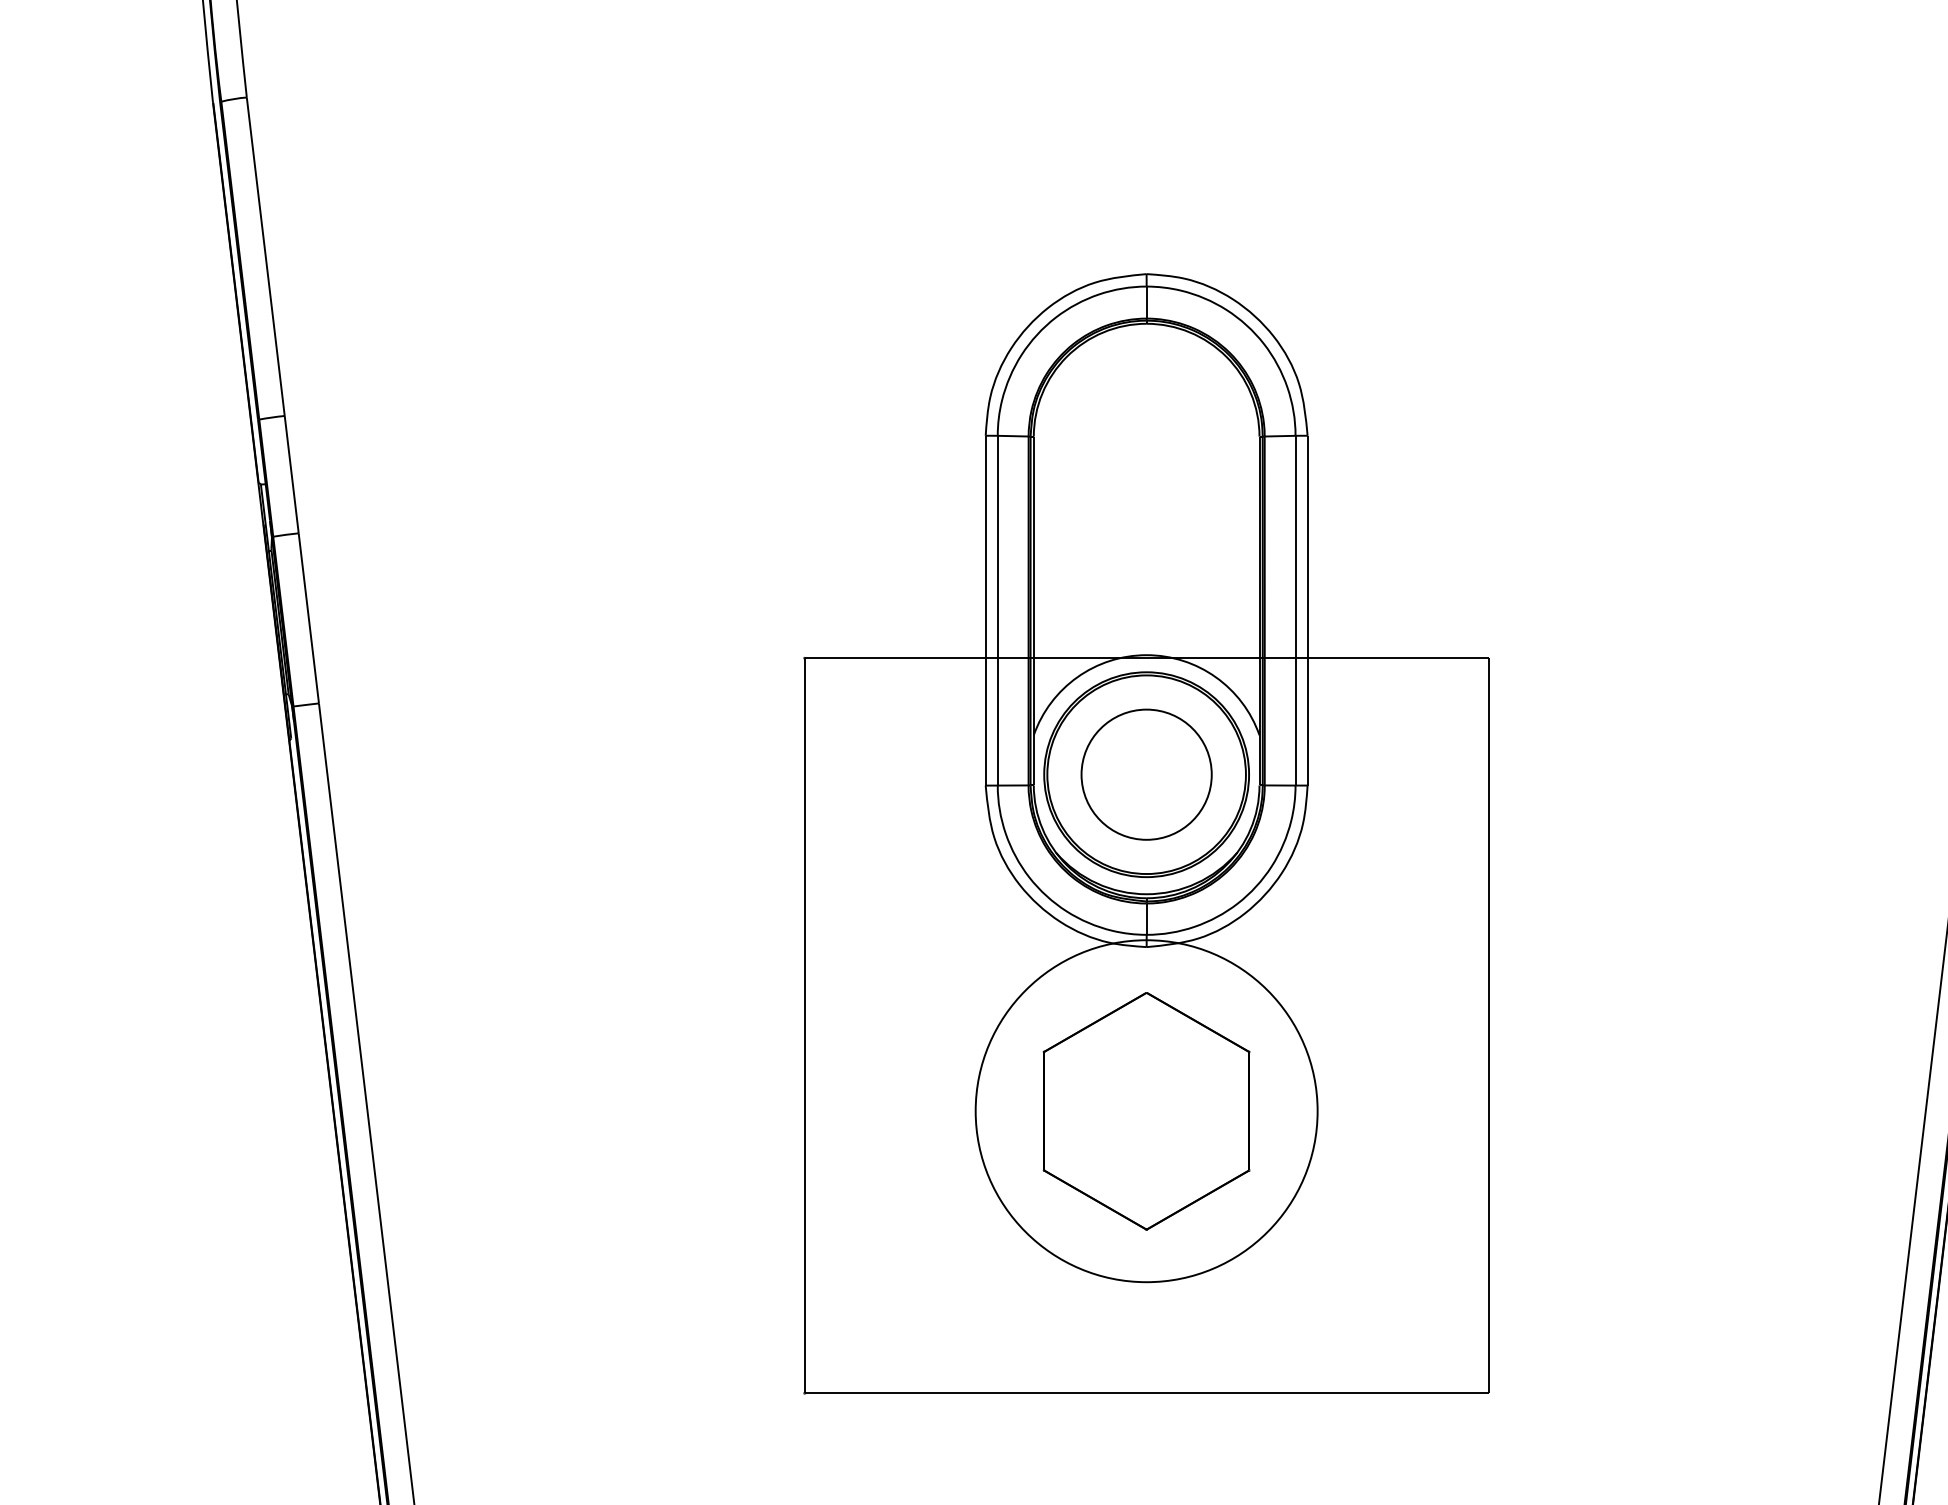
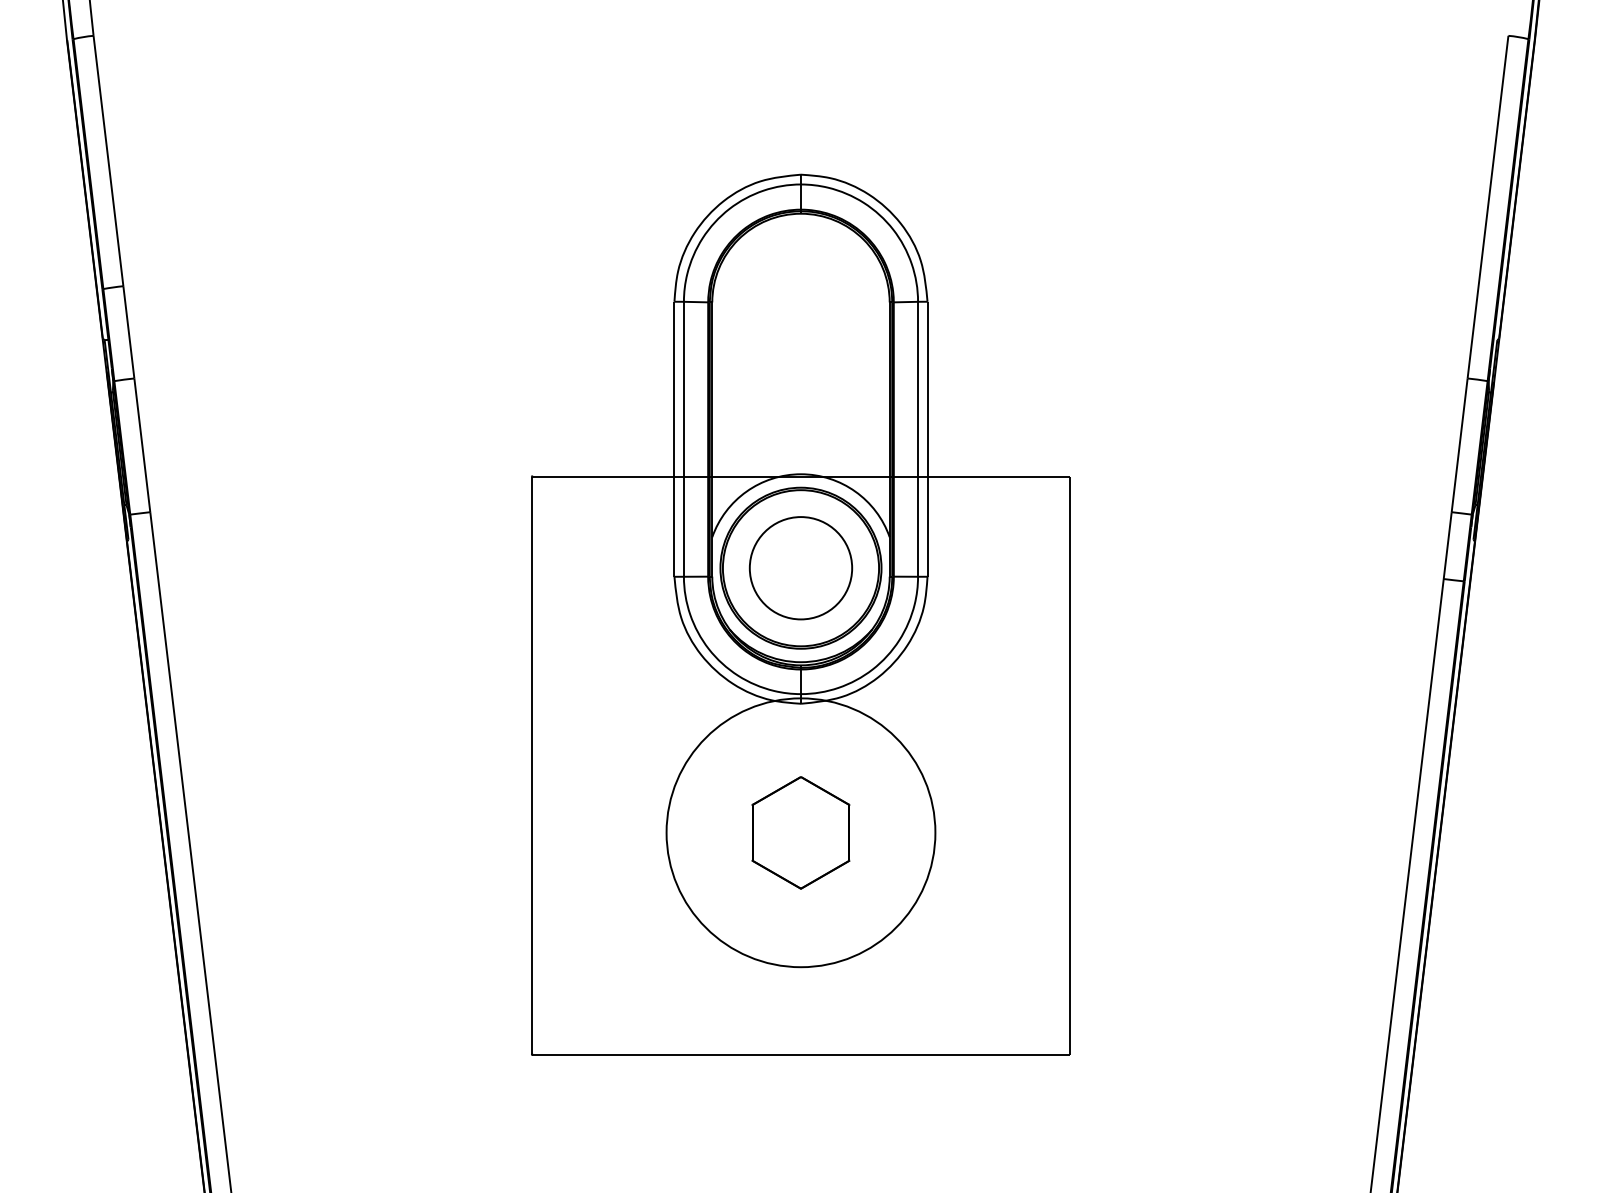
part: (1146, 1110) -> (800, 832), size x0.6

